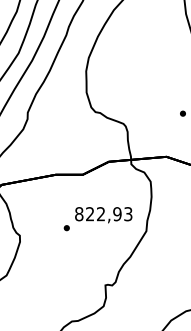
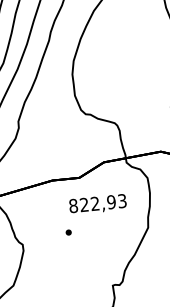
text: (103, 215) -> (97, 204), moved

